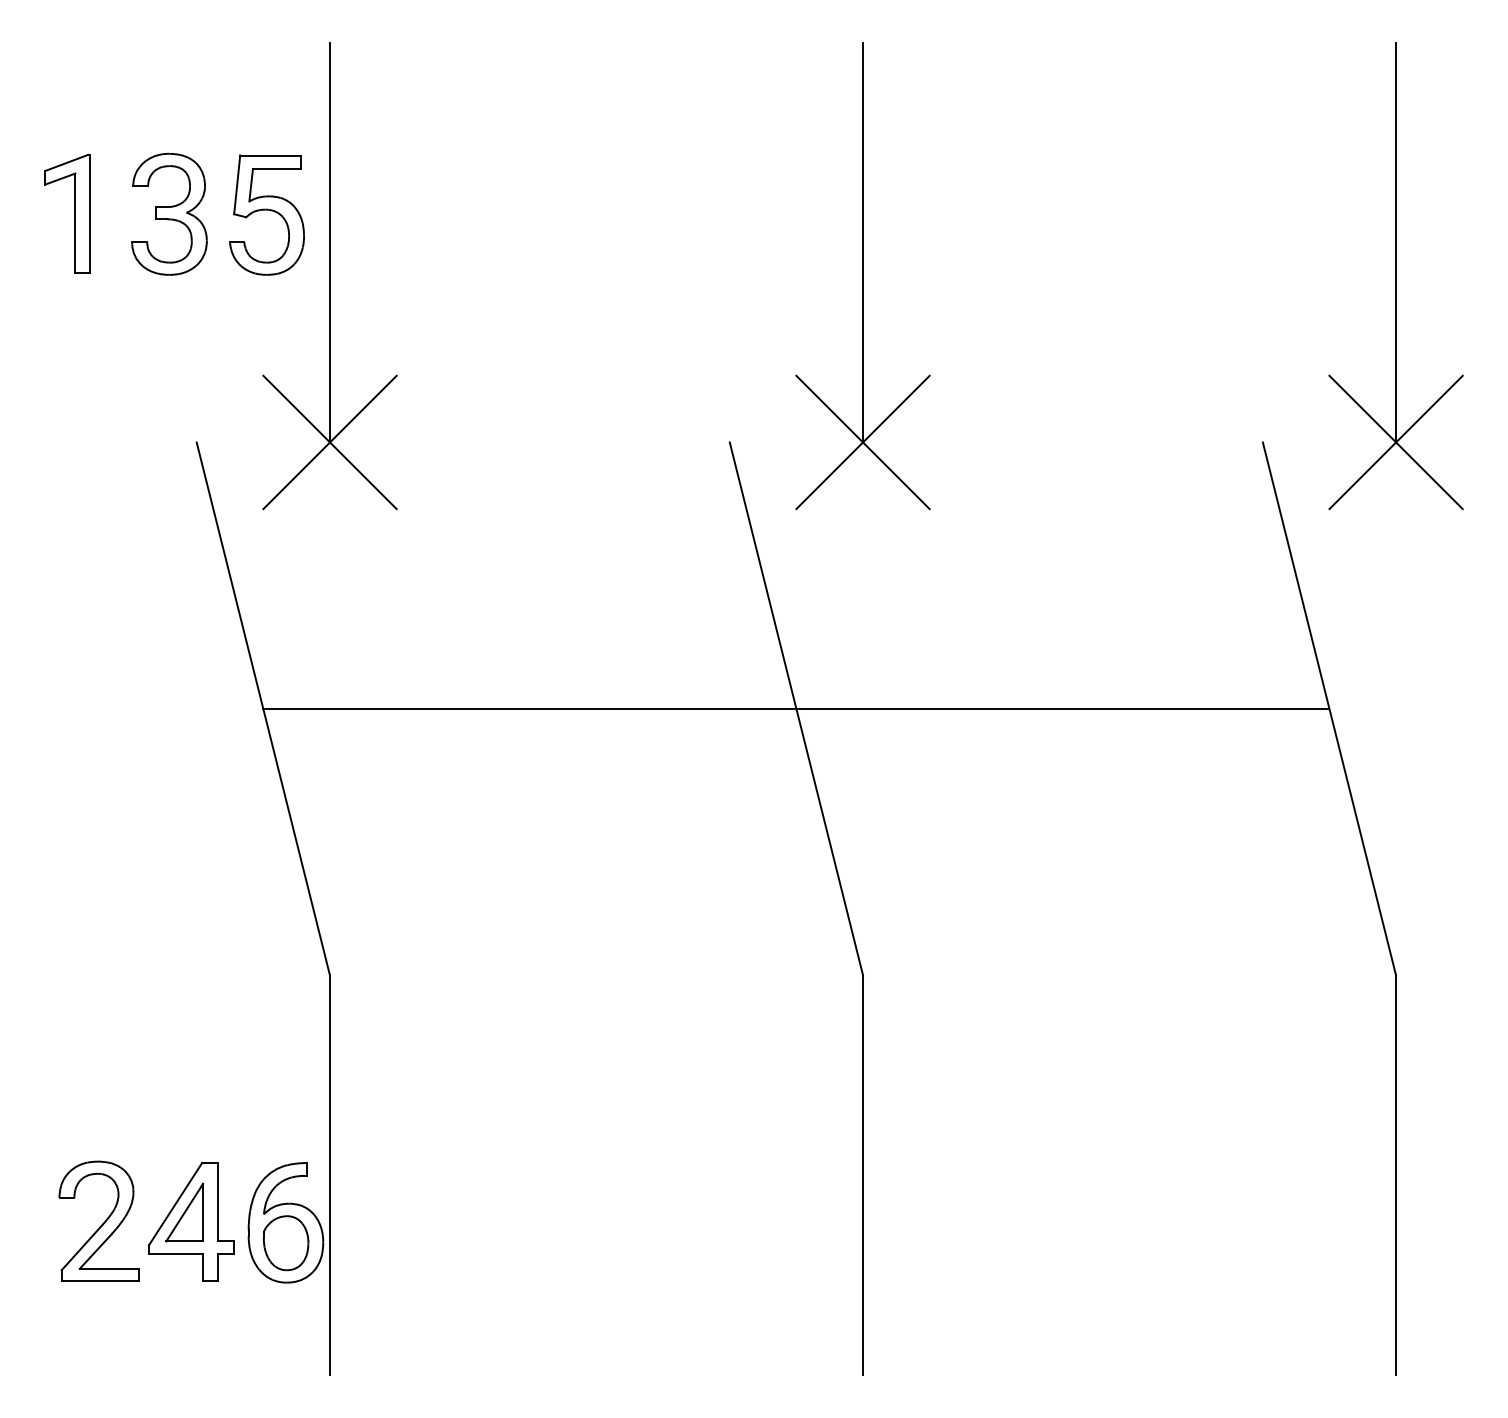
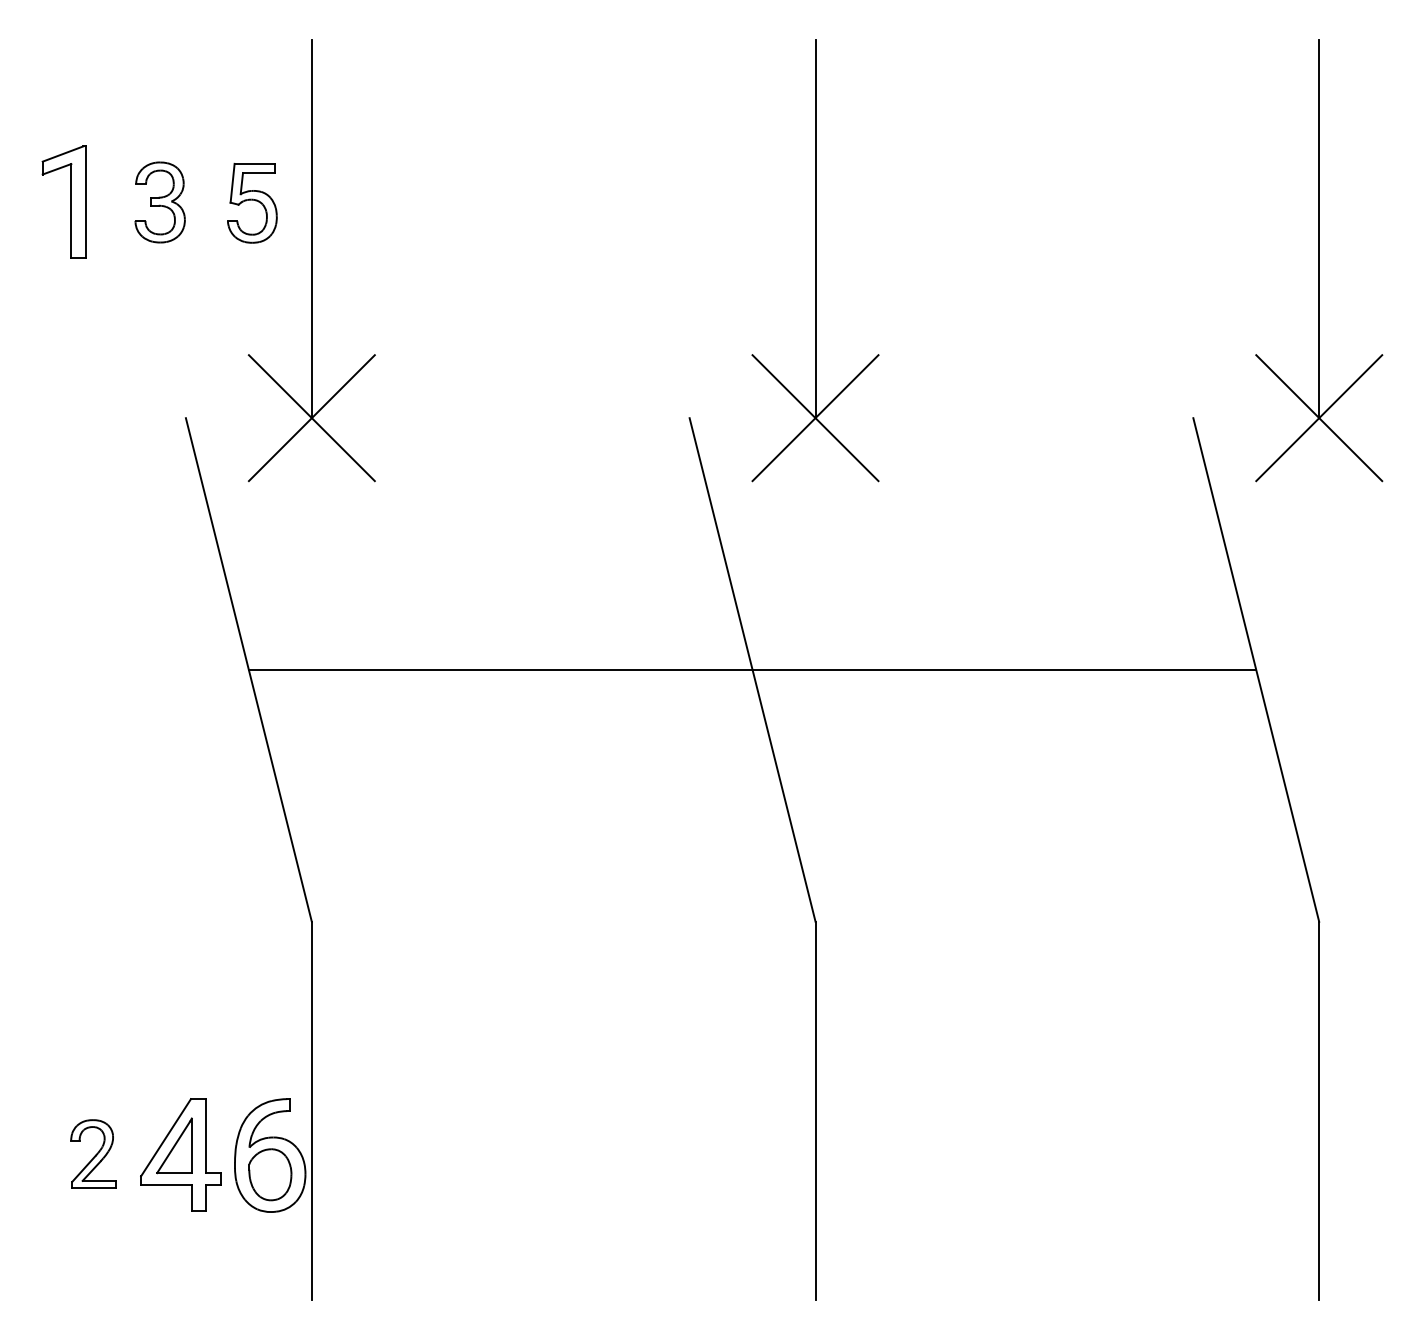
part: (169, 213) -> (160, 201), size x0.7
part: (266, 214) -> (251, 202), size x0.7
part: (98, 1220) -> (93, 1153), size x0.6

